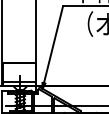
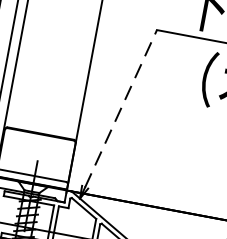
line: (53, 44) -> (121, 108), solid -> dashed

